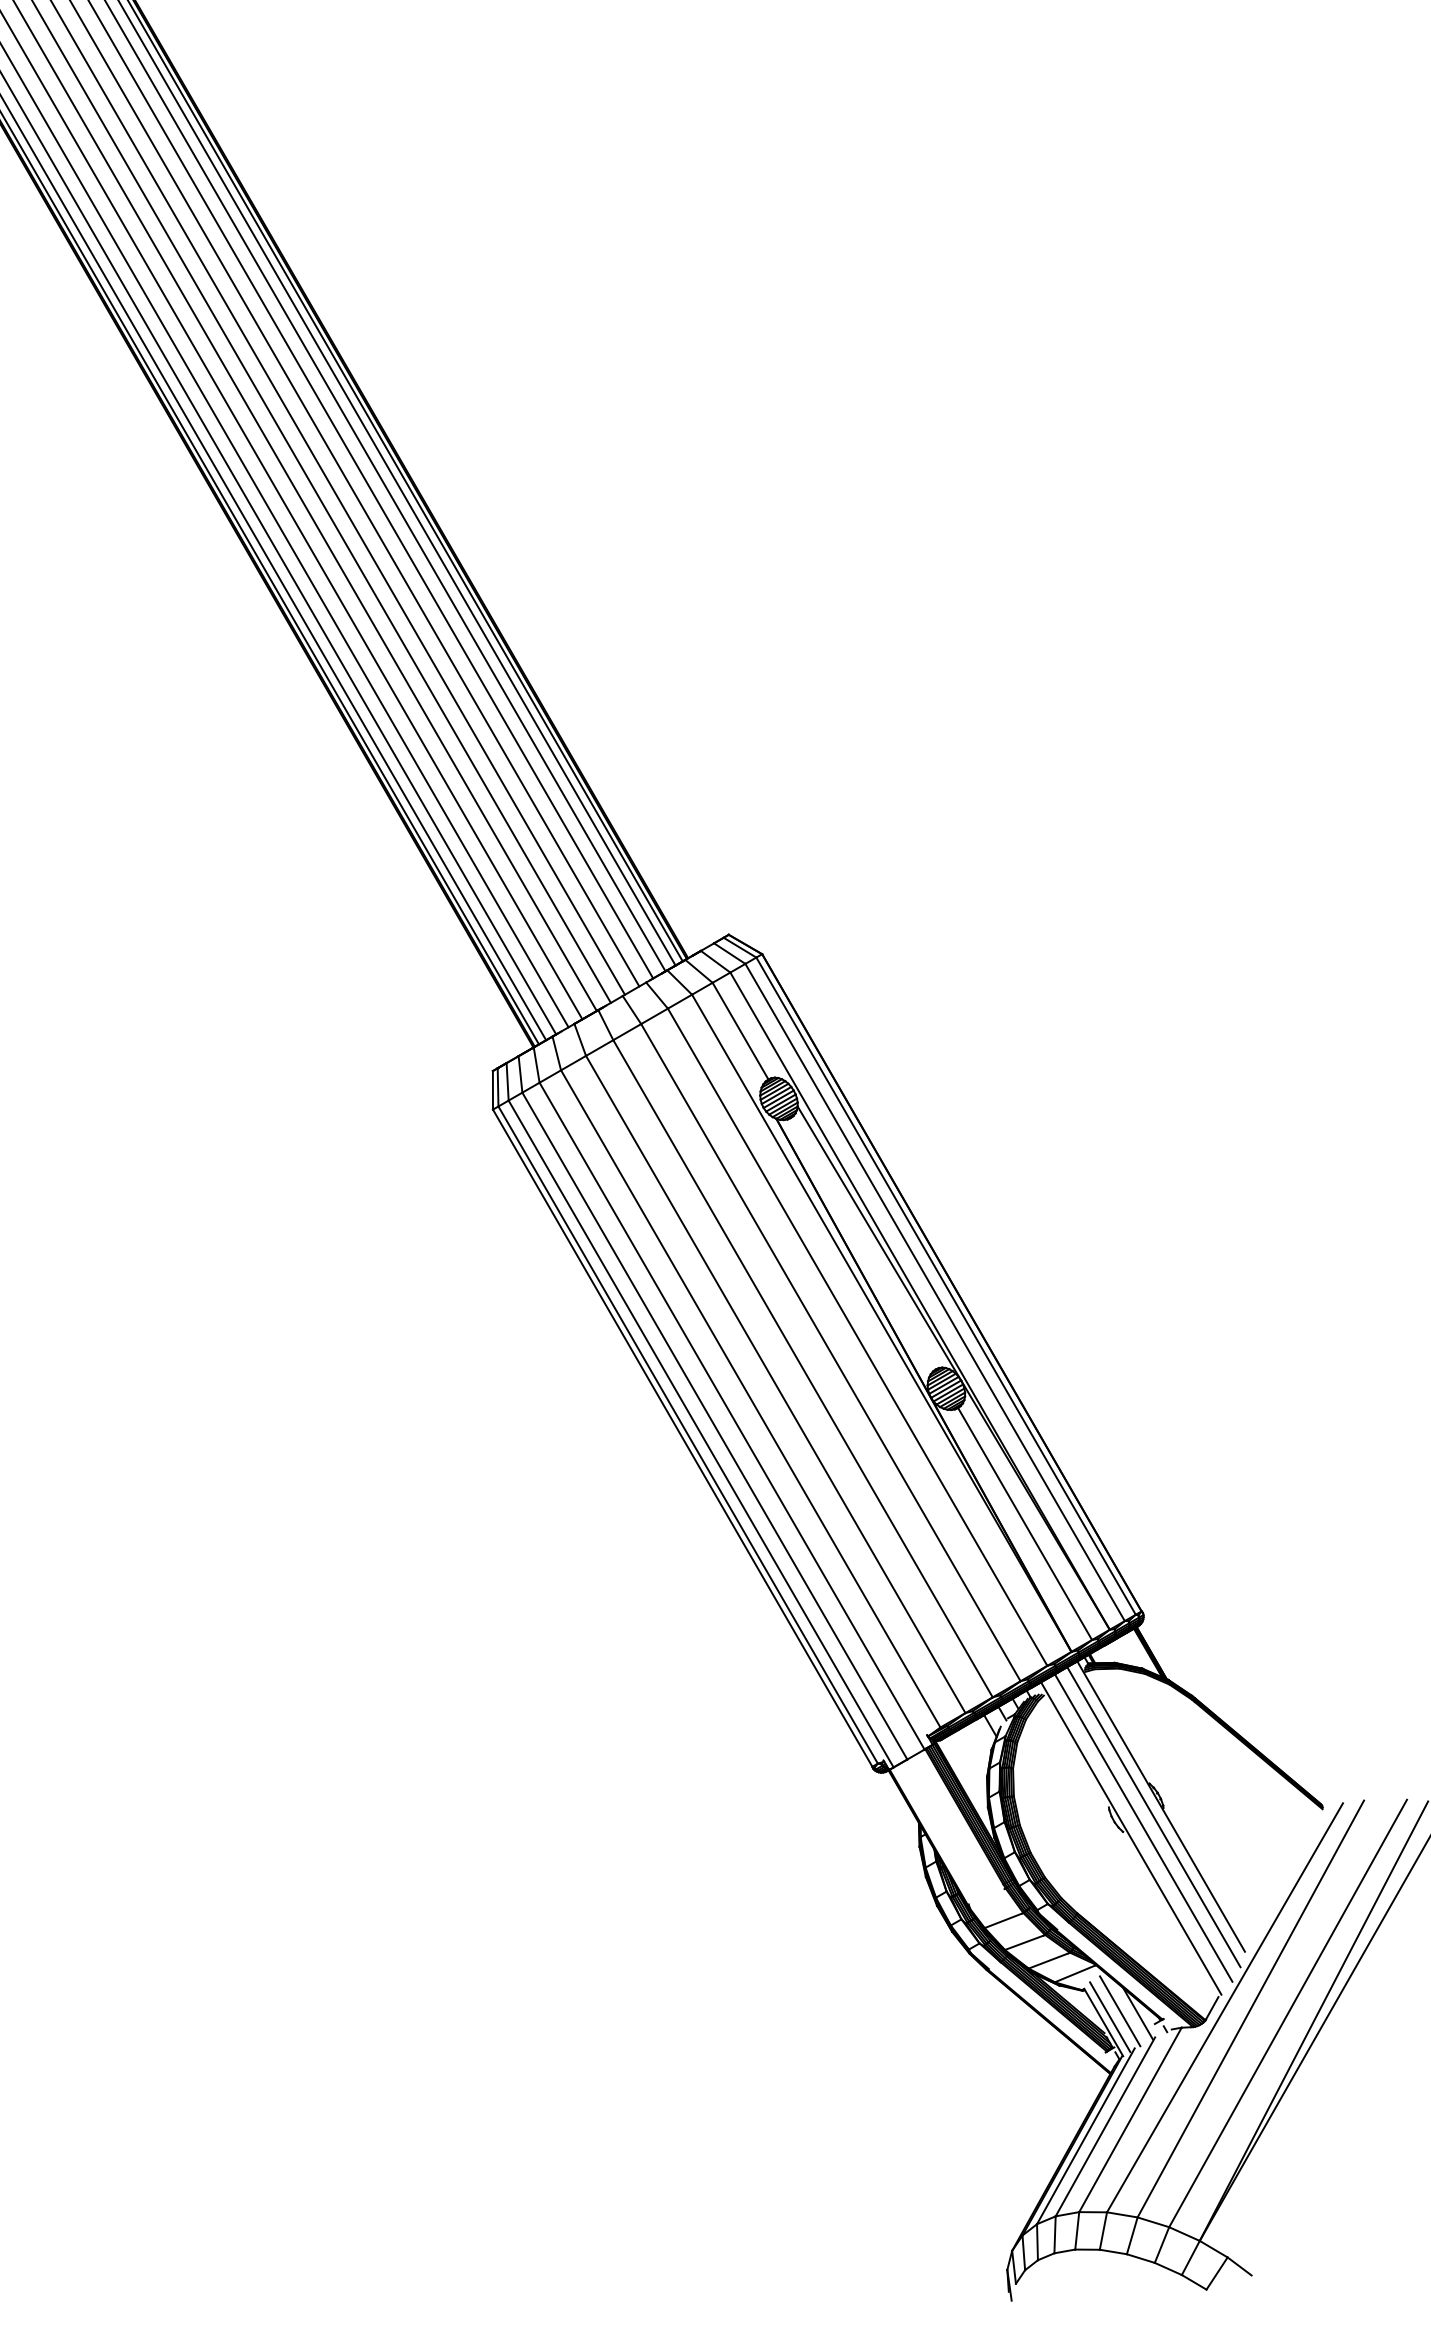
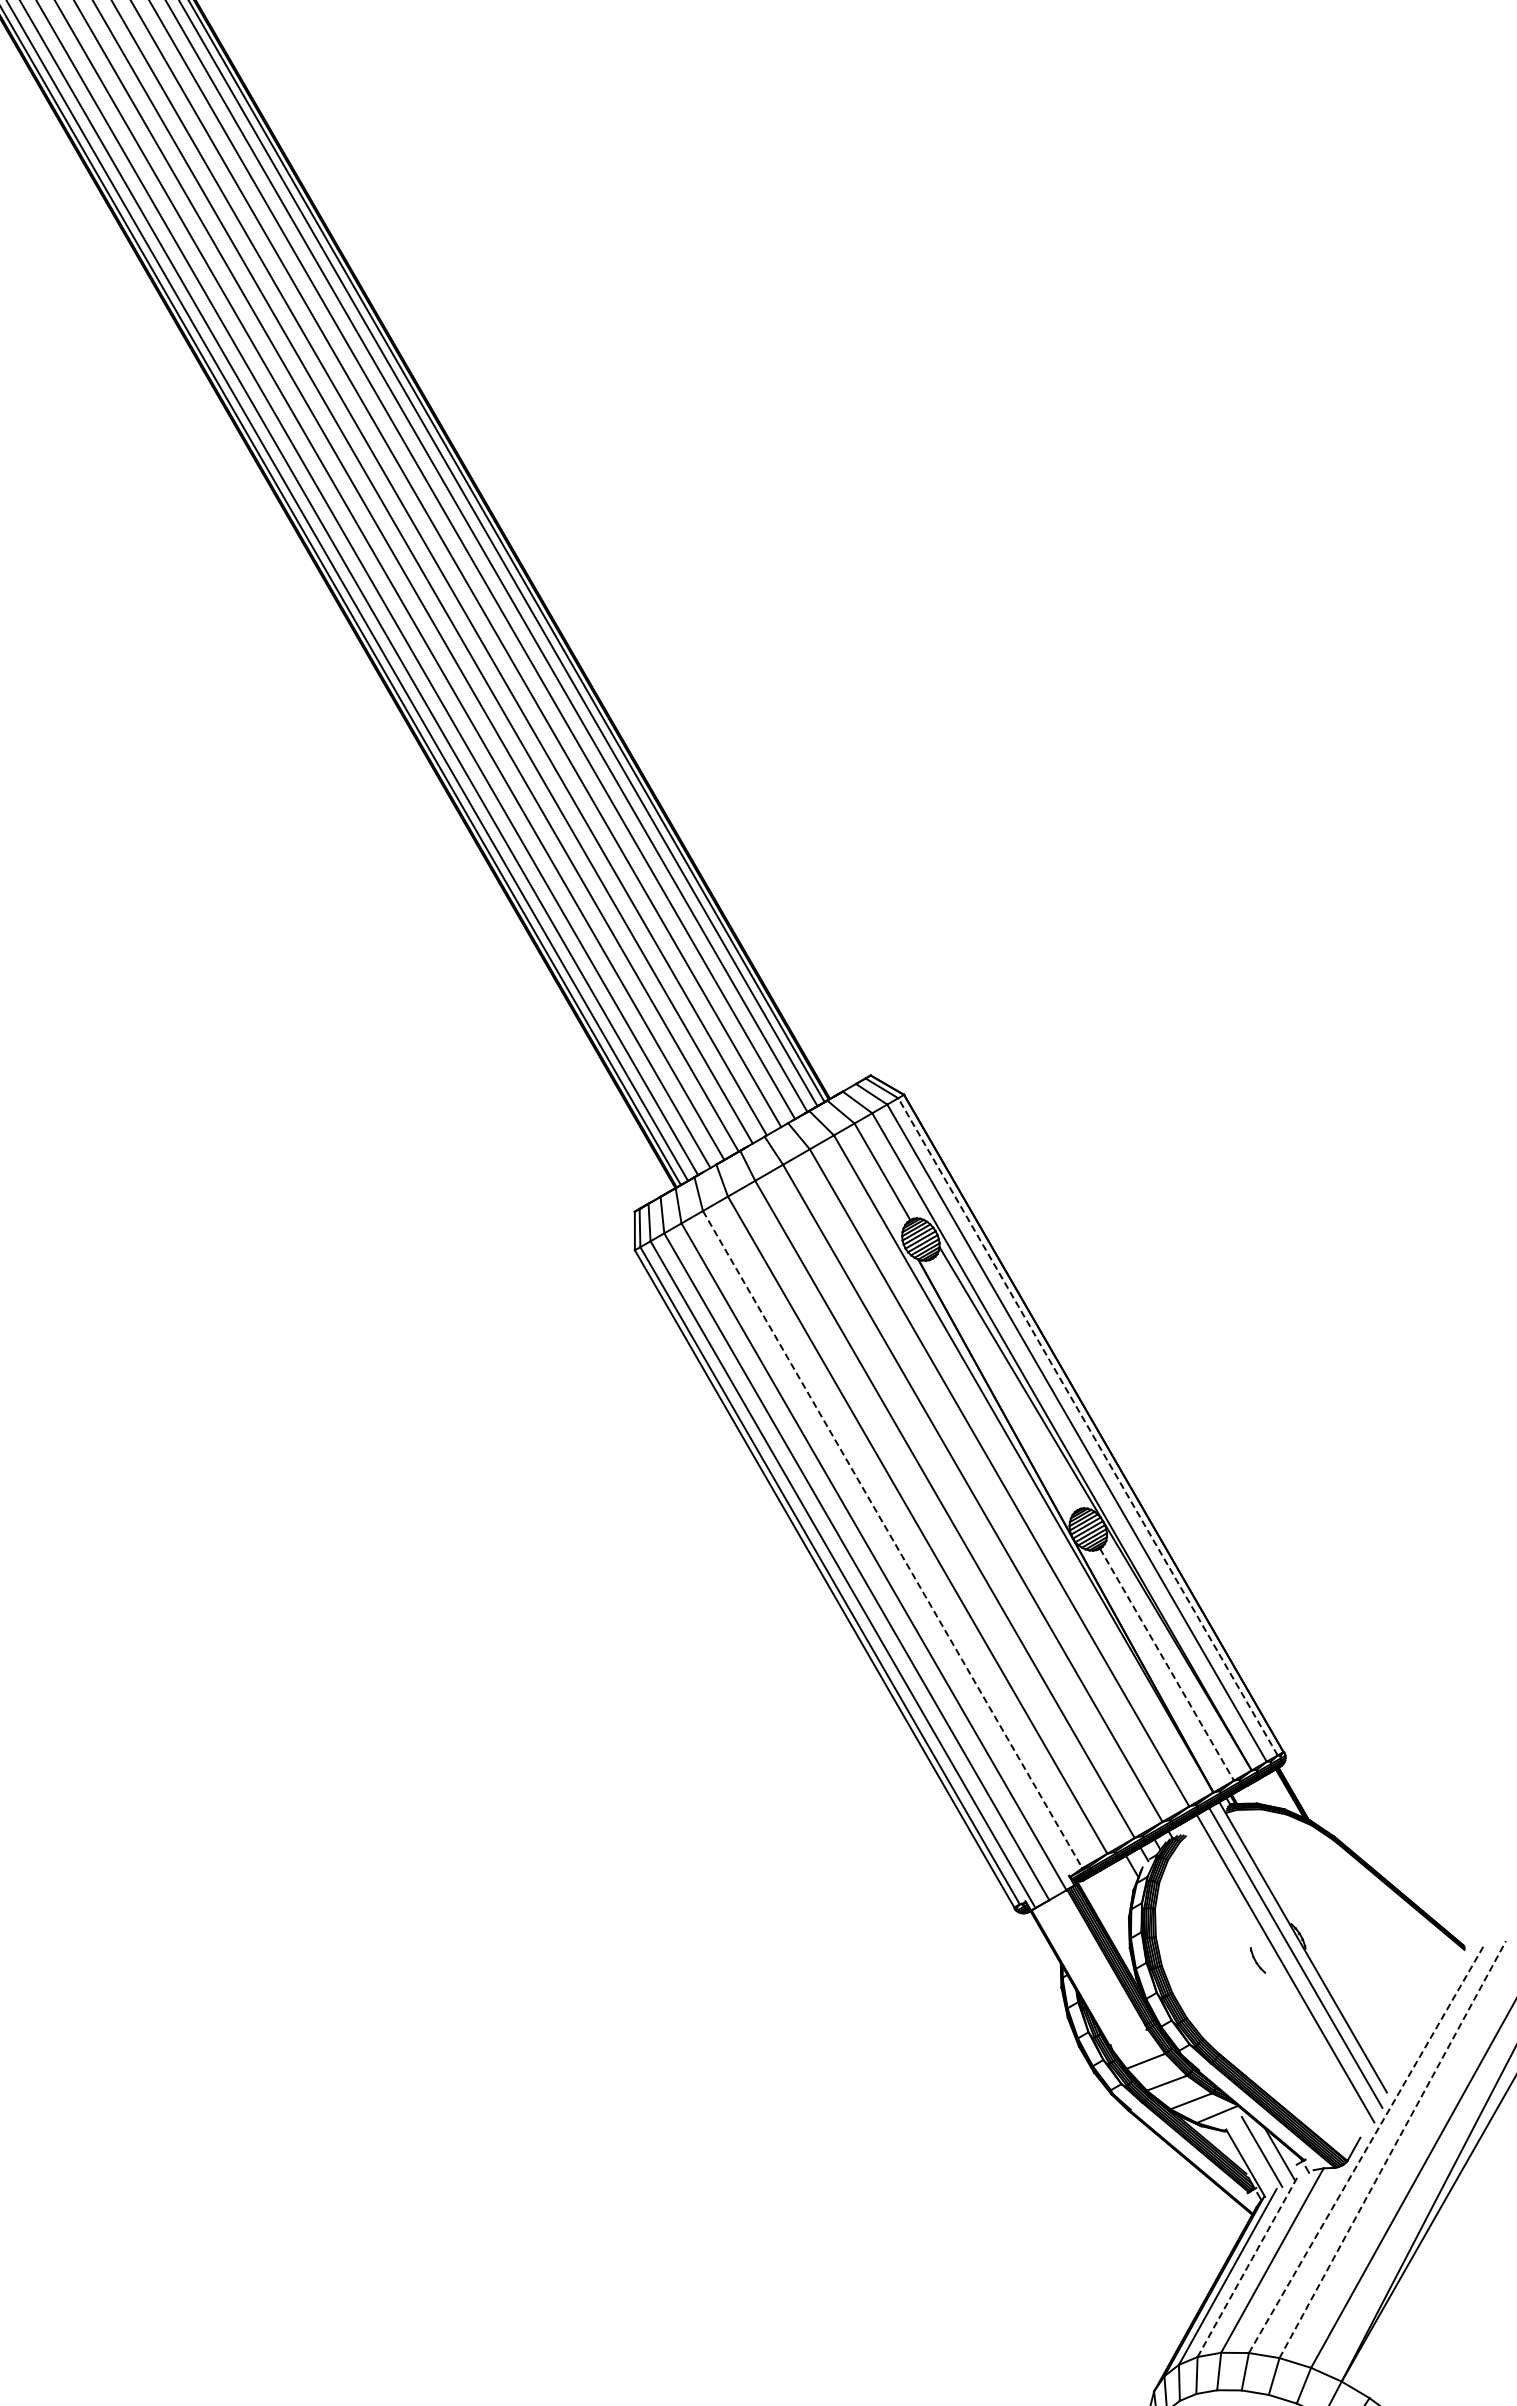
line: (945, 1285) -> (1087, 1426), solid -> dashed
line: (750, 1399) -> (892, 1540), solid -> dashed
line: (1025, 1523) -> (1167, 1664), solid -> dashed
line: (1130, 1838) -> (1272, 1979), removed
line: (1225, 2007) -> (1367, 2148), solid -> dashed
line: (1250, 2008) -> (1392, 2149), solid -> dashed
line: (1109, 2016) -> (1251, 2157), removed
line: (1105, 2126) -> (1247, 2267), solid -> dashed

